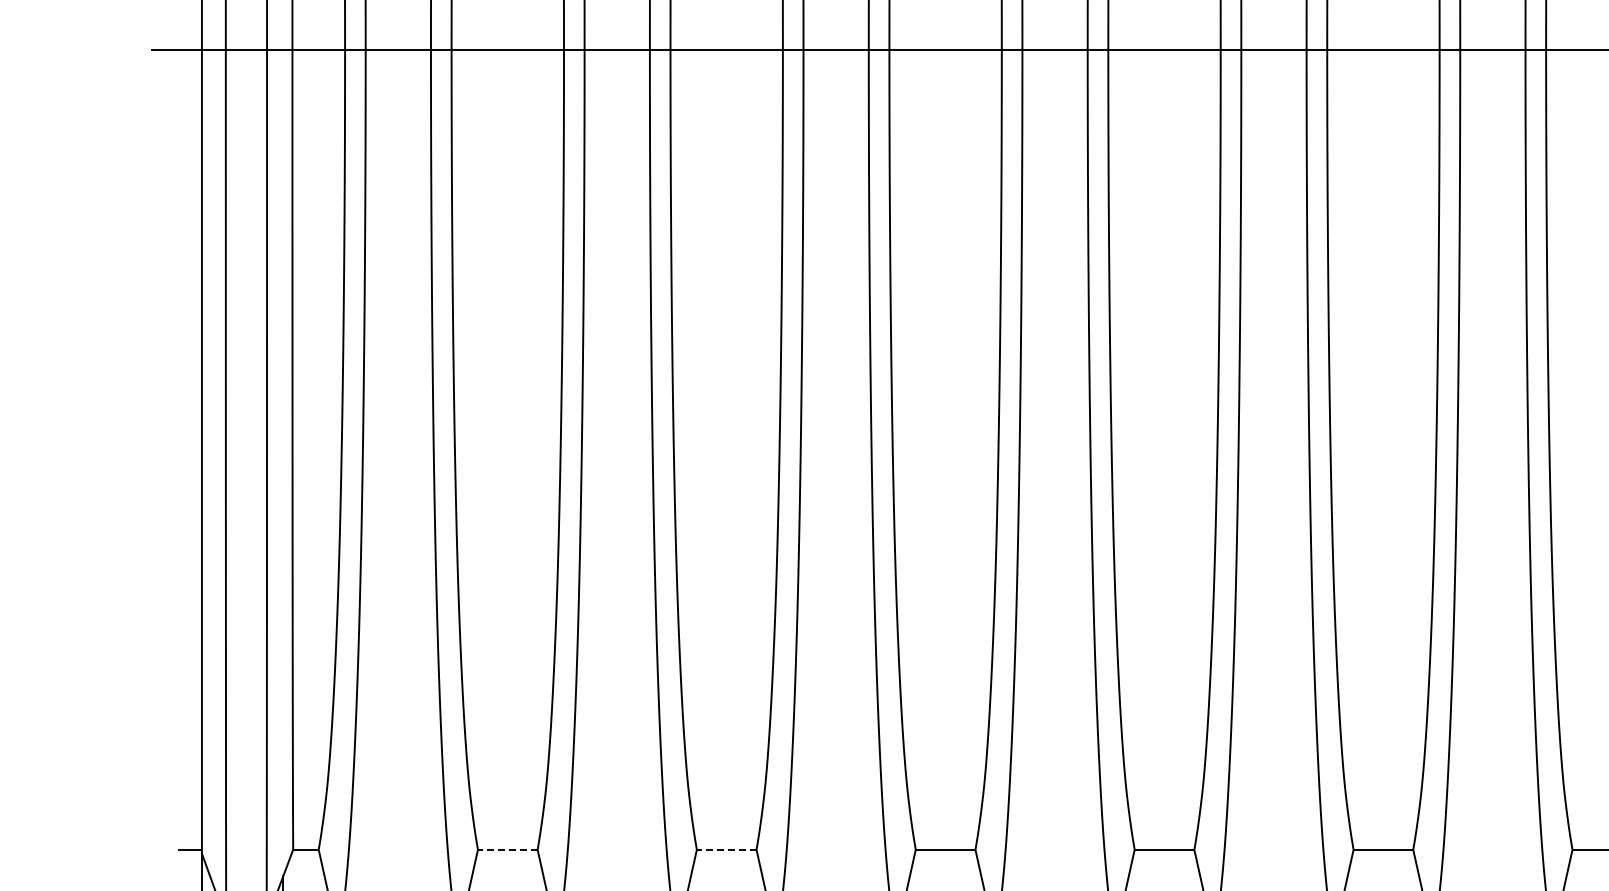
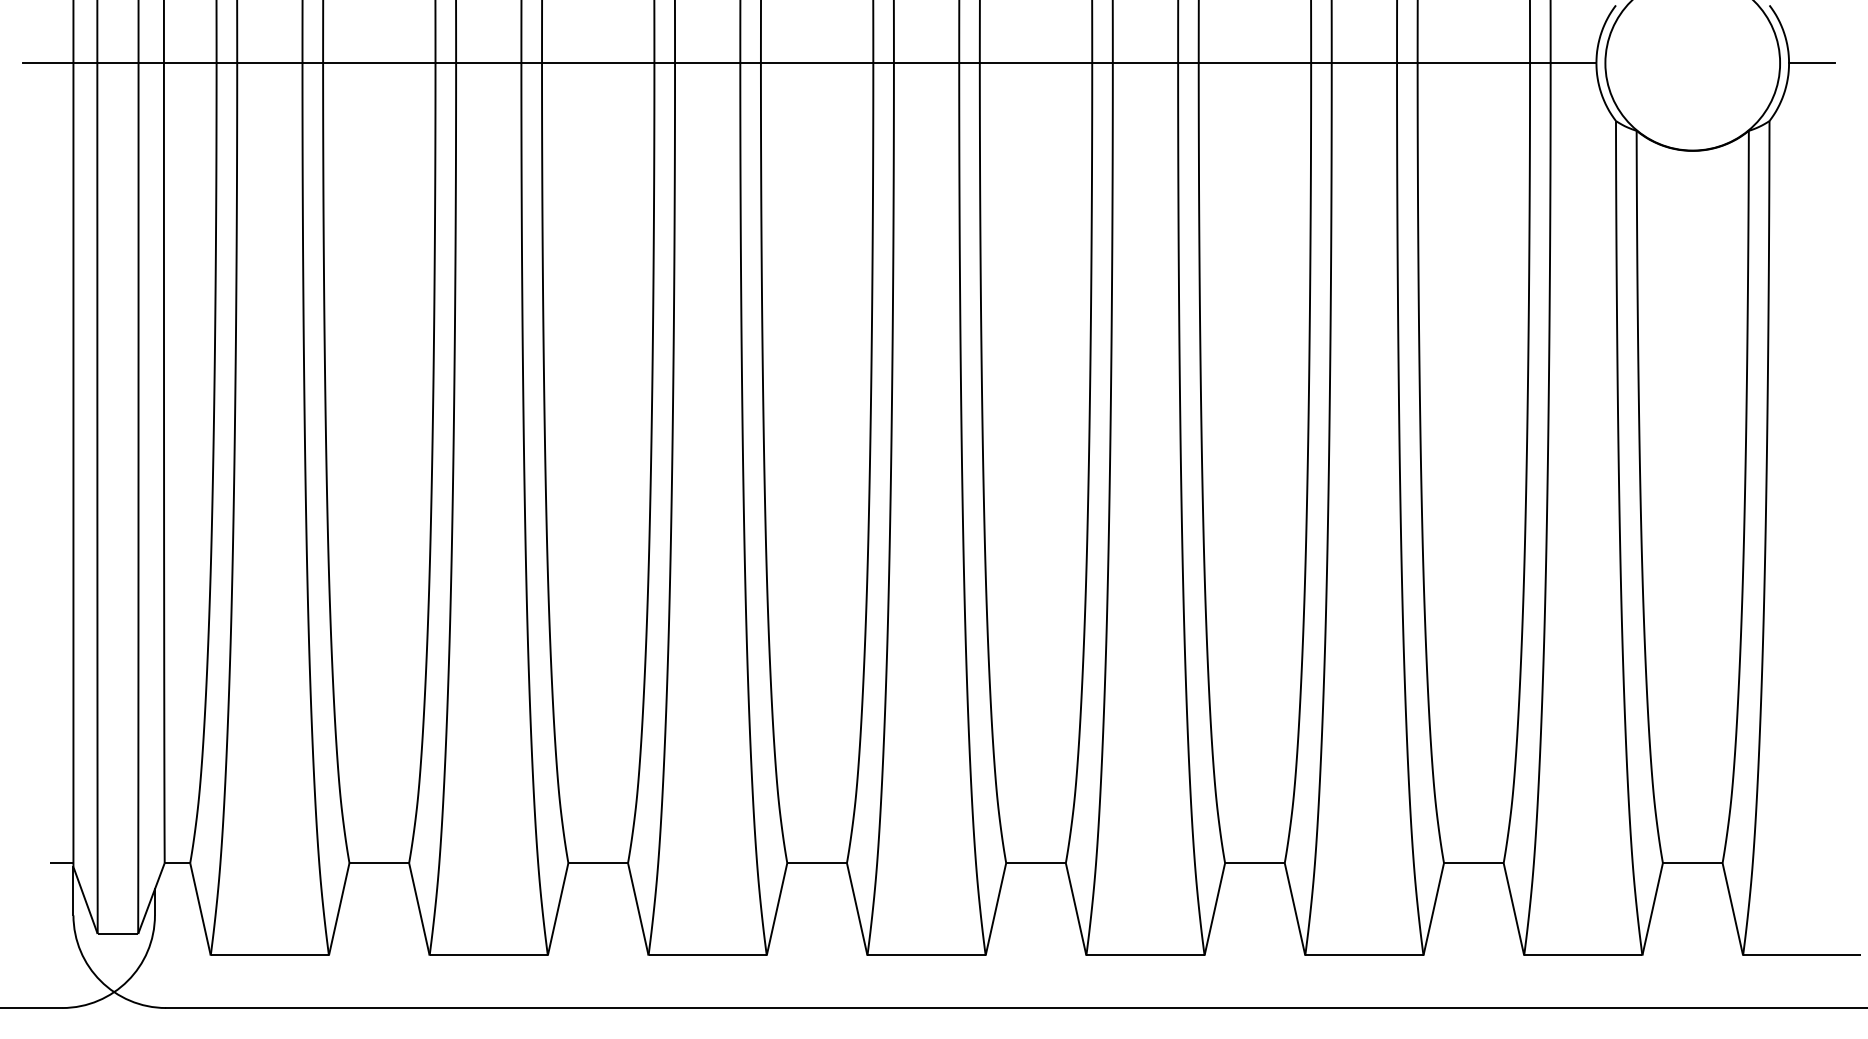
line: (507, 850) -> (379, 863), dashed -> solid
line: (726, 850) -> (598, 863), dashed -> solid

